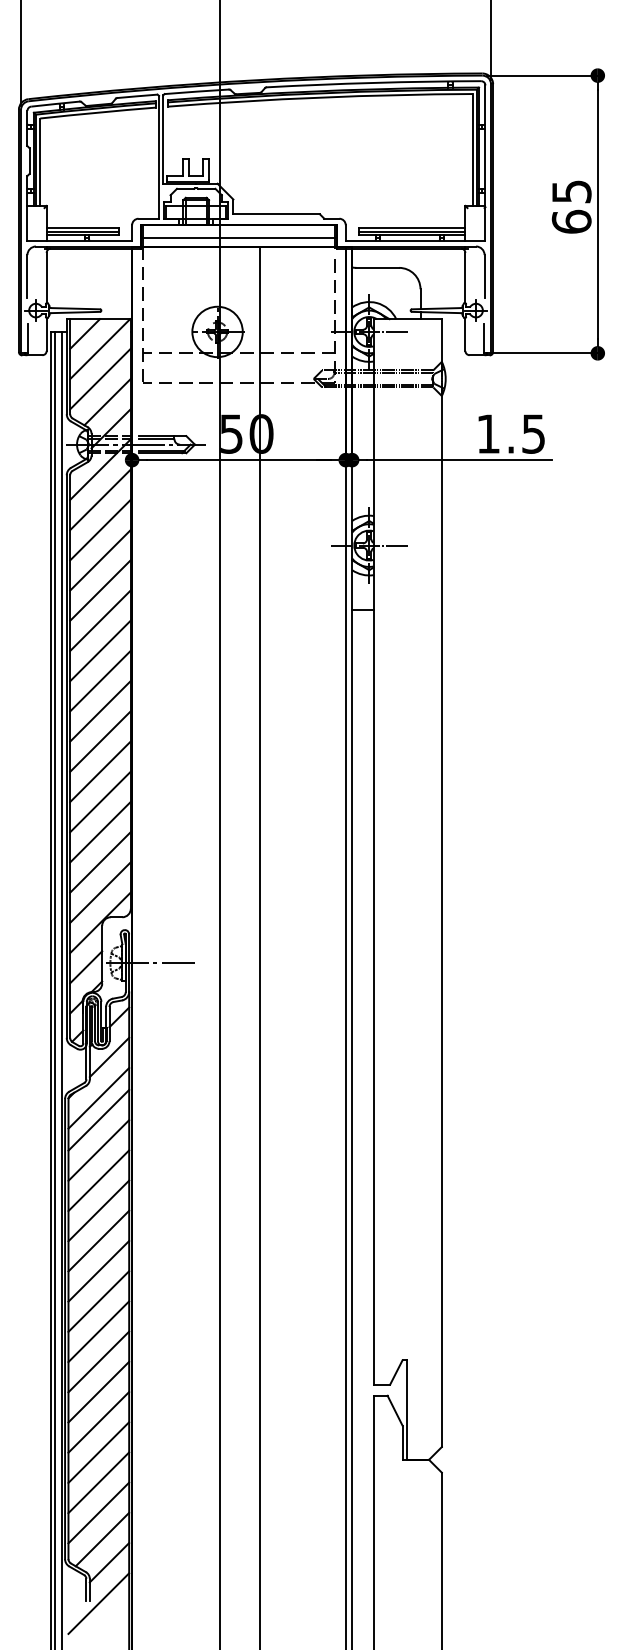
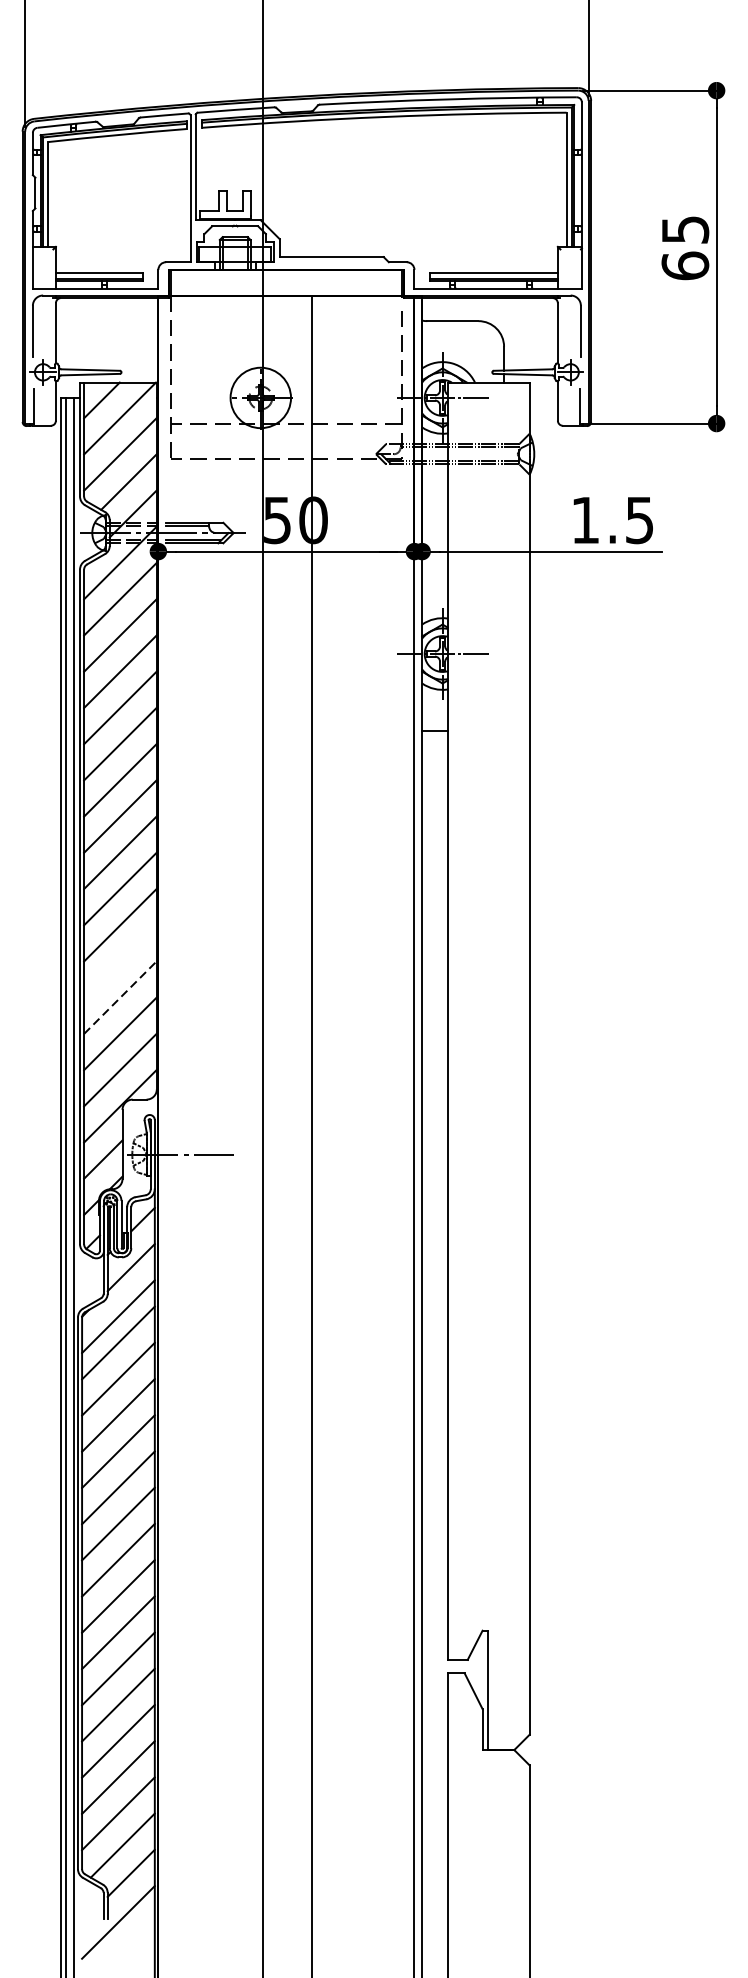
line: (238, 237) -> (285, 284), removed
line: (100, 801) -> (120, 960), removed
line: (100, 832) -> (120, 997), solid -> dashed

